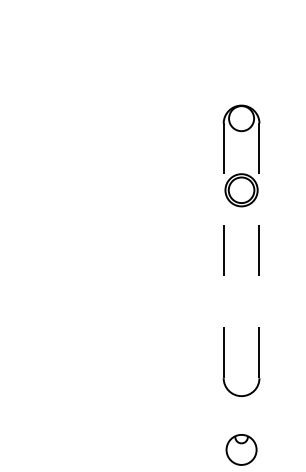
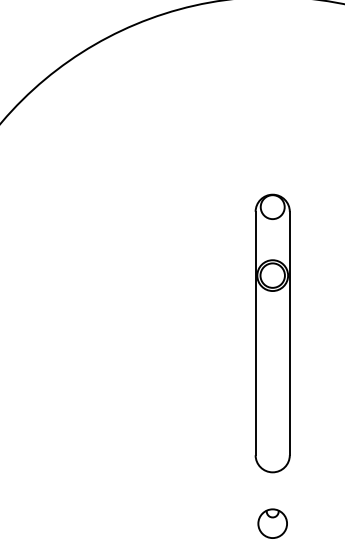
line: (223, 250) -> (255, 333), dashed -> solid
line: (259, 250) -> (289, 333), dashed -> solid

